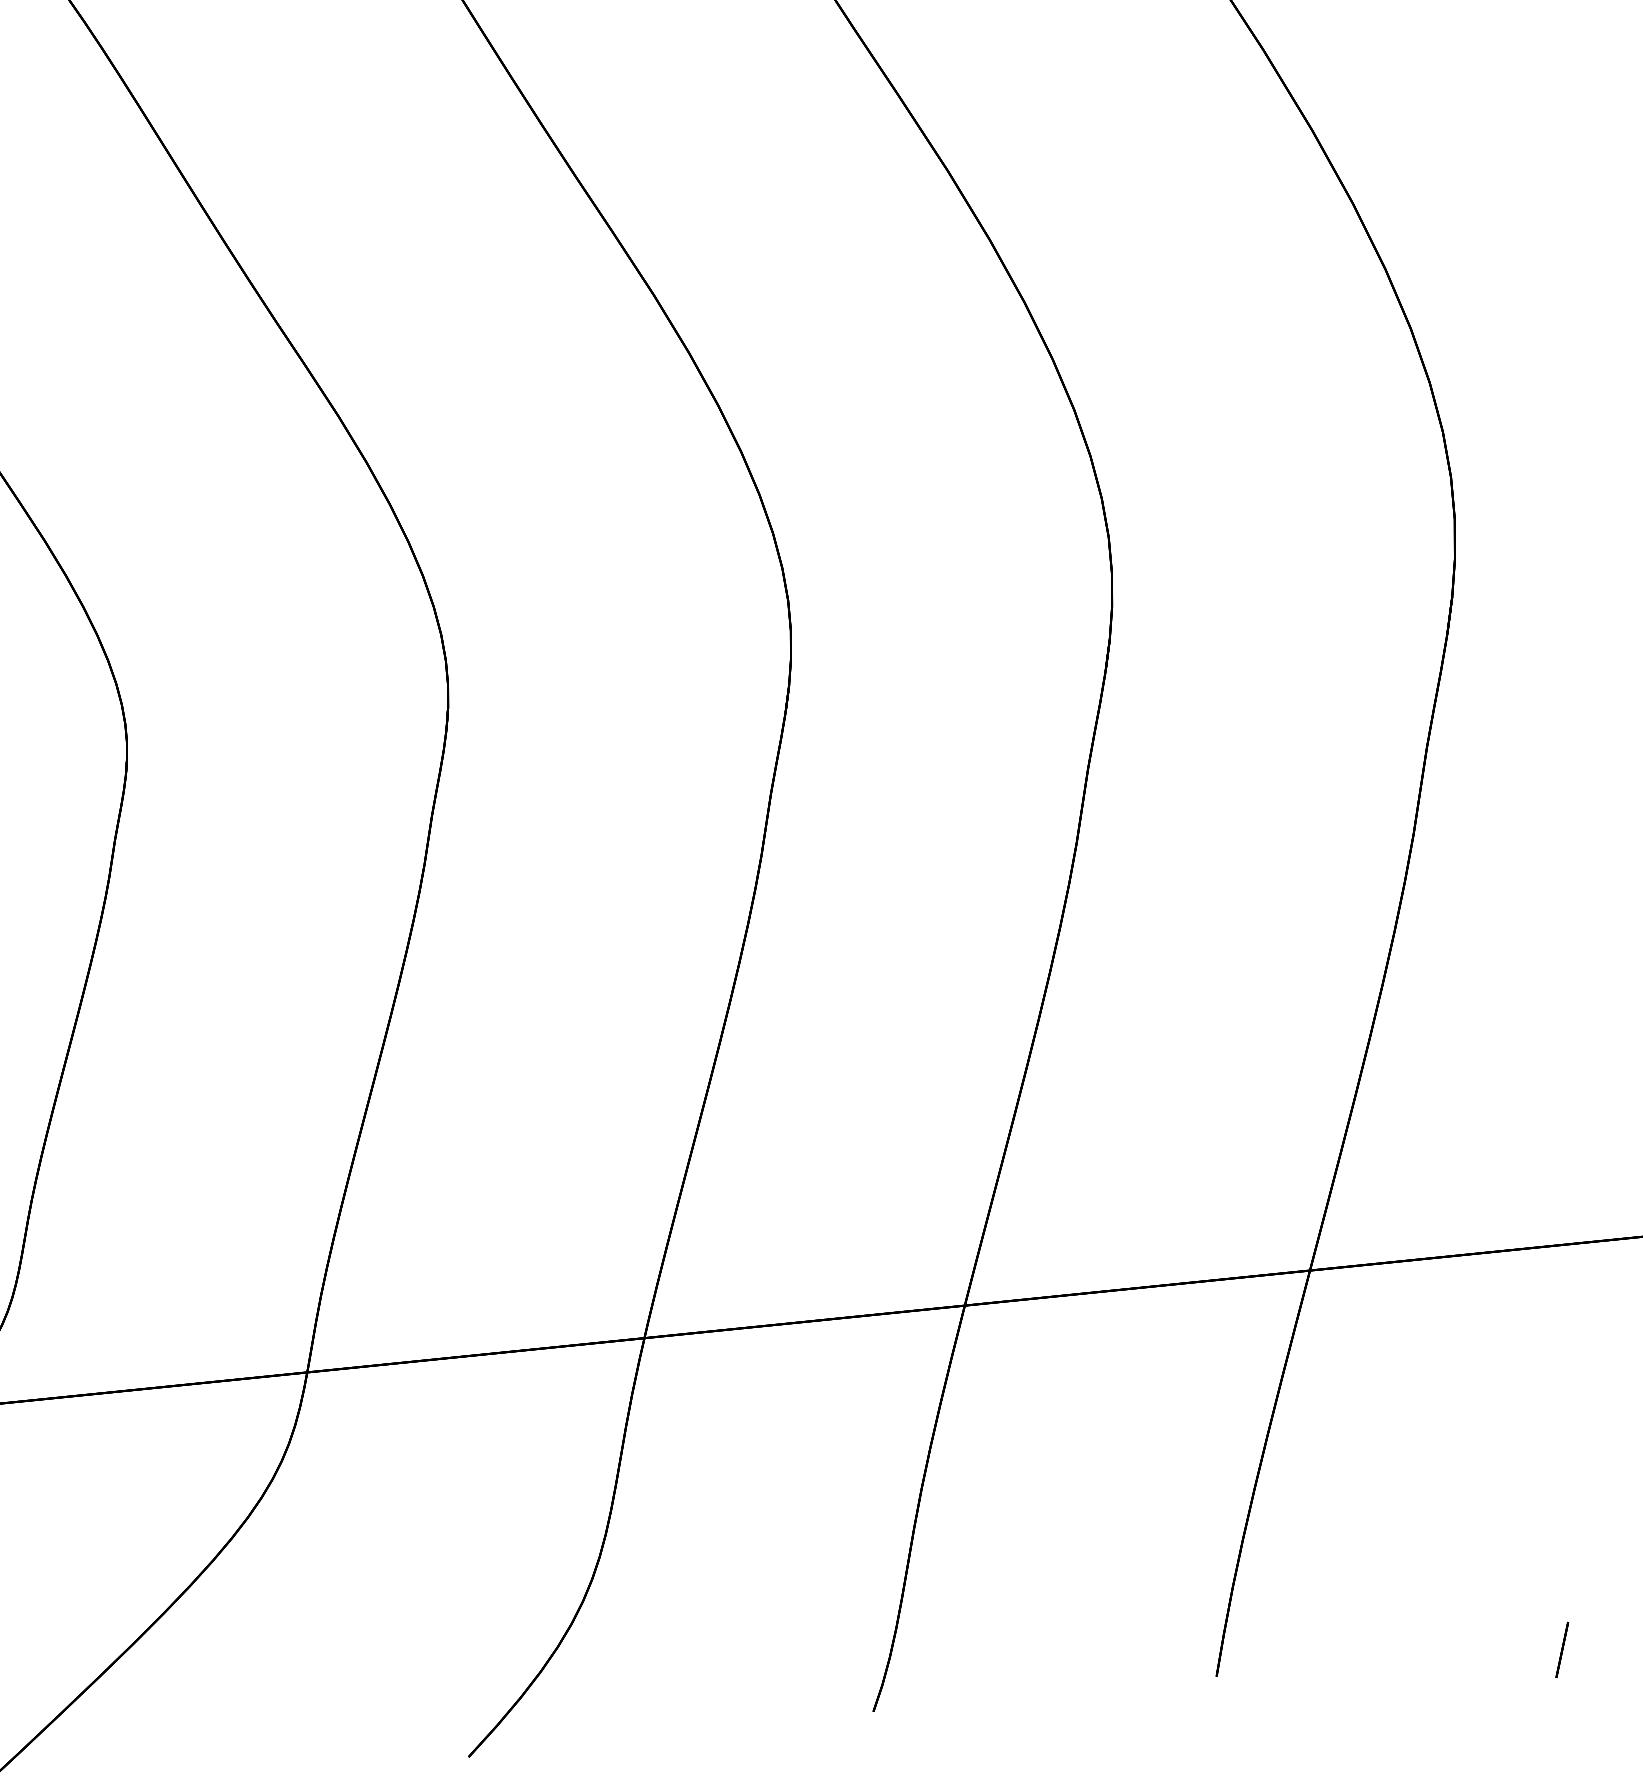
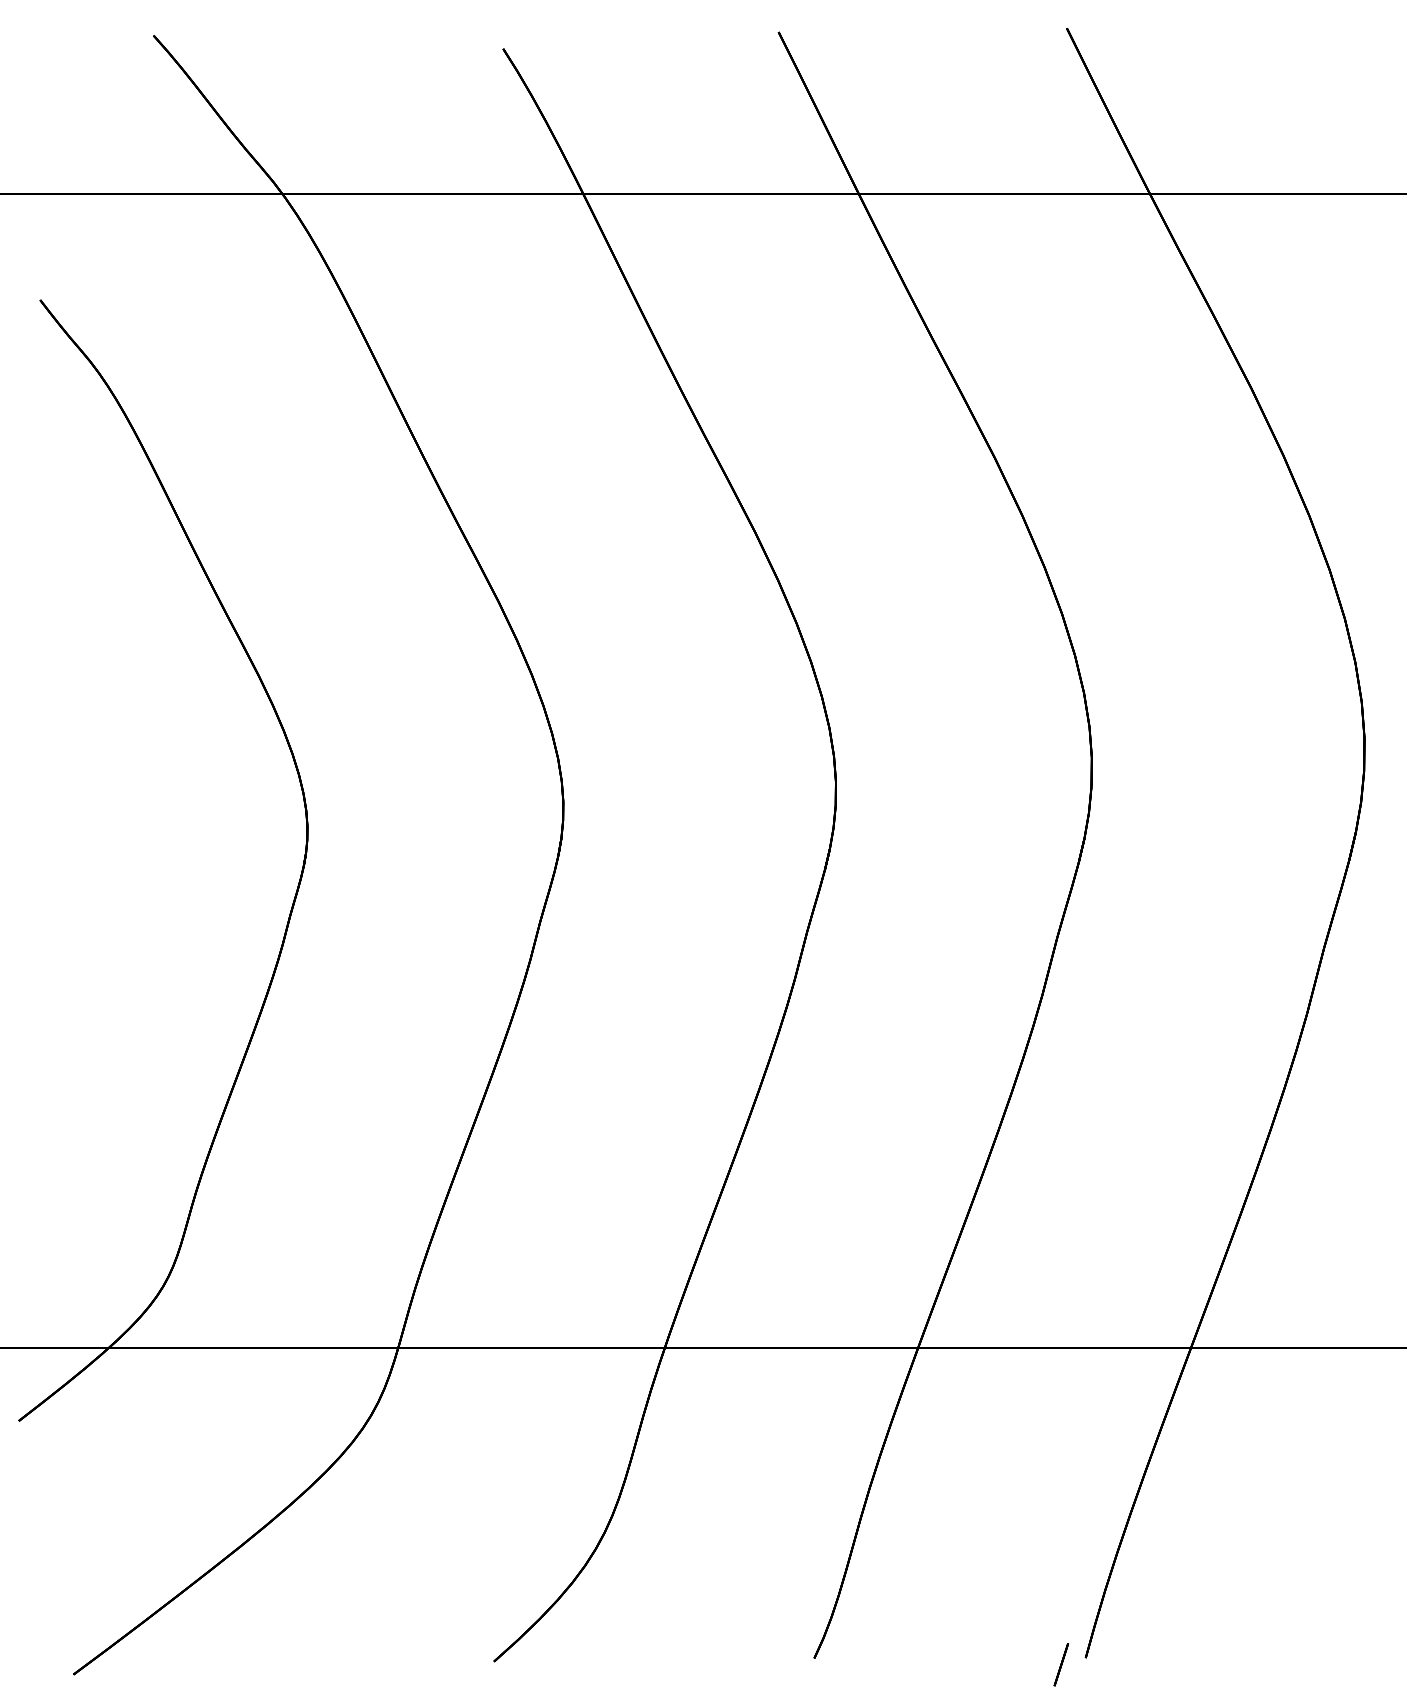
line: (1562, 1649) -> (1061, 1664), moved

